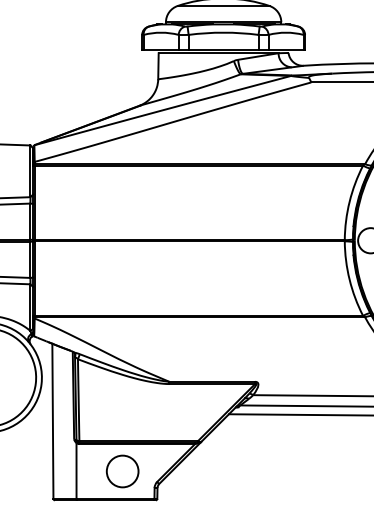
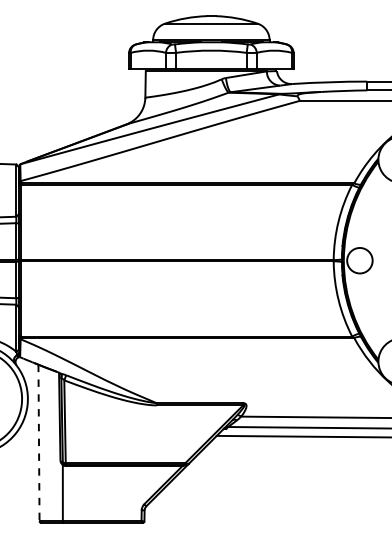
line: (53, 421) -> (39, 443), solid -> dashed
circle: (122, 471) -> (109, 493), removed

